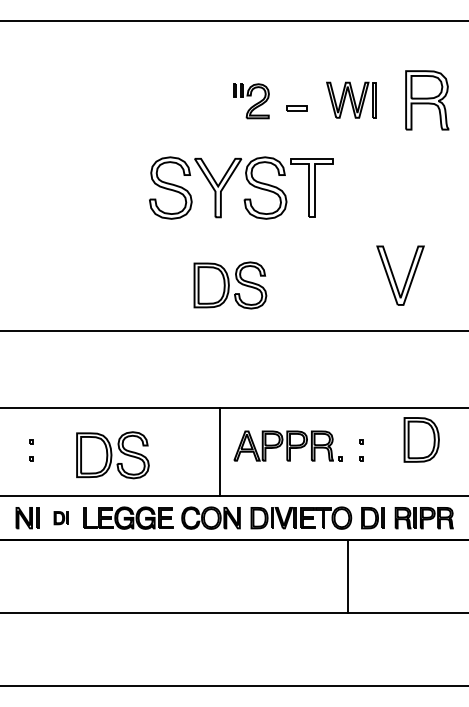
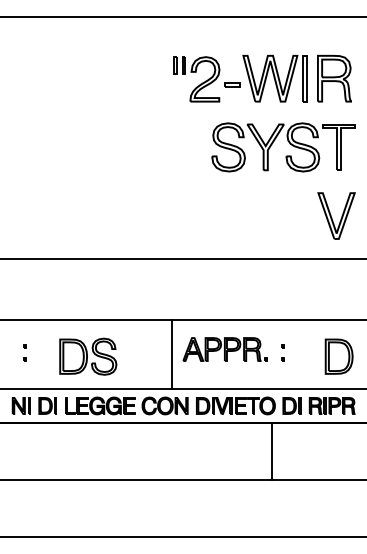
part: (350, 100) -> (274, 78), size x1.67
part: (251, 101) -> (196, 79), size x1.67
part: (248, 184) -> (289, 144), moved
part: (400, 274) -> (336, 215), moved
part: (230, 285) -> (180, 223), removed
part: (420, 439) -> (338, 356), moved
part: (60, 517) -> (47, 405), size x1.67

